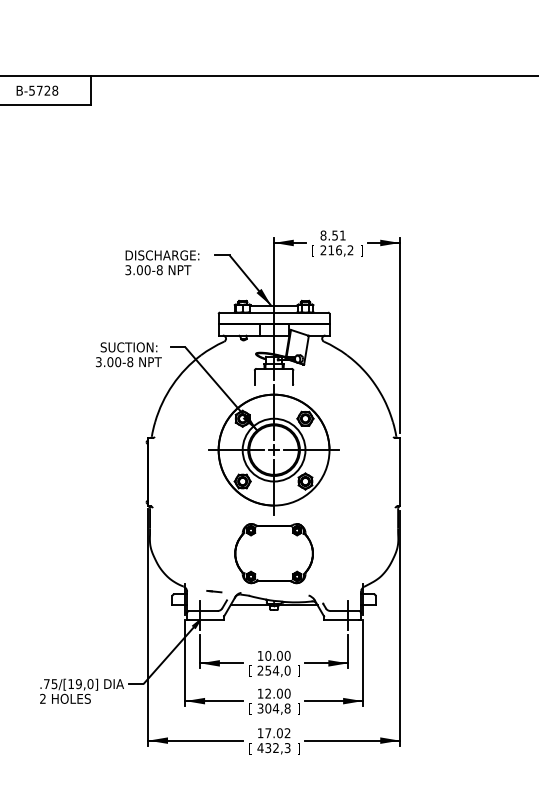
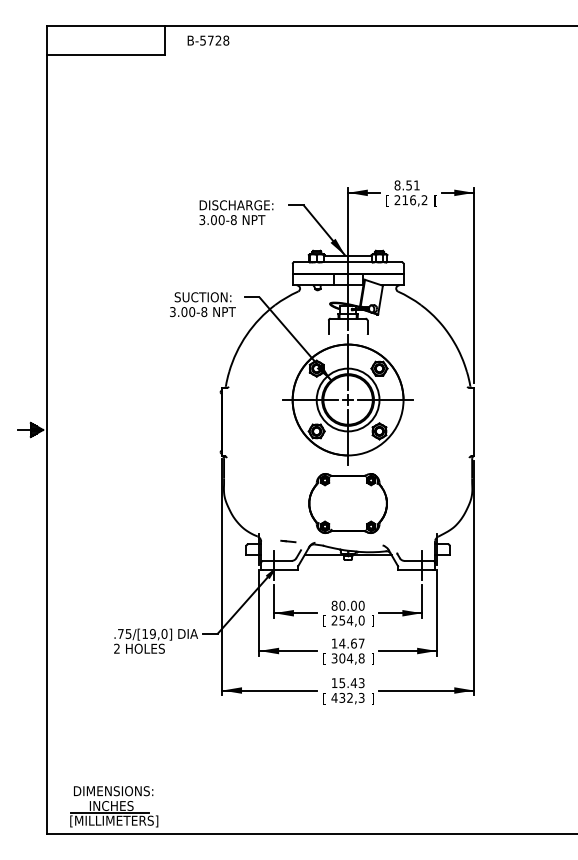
text: (37, 90) -> (208, 40), moved
text: (361, 250) -> (435, 200), ] -> [
text: (260, 655) -> (334, 605), 10.00 -> 80.00
text: (277, 693) -> (351, 643), 12.00 -> 14.67
text: (277, 733) -> (351, 683), 17.02 -> 15.43

